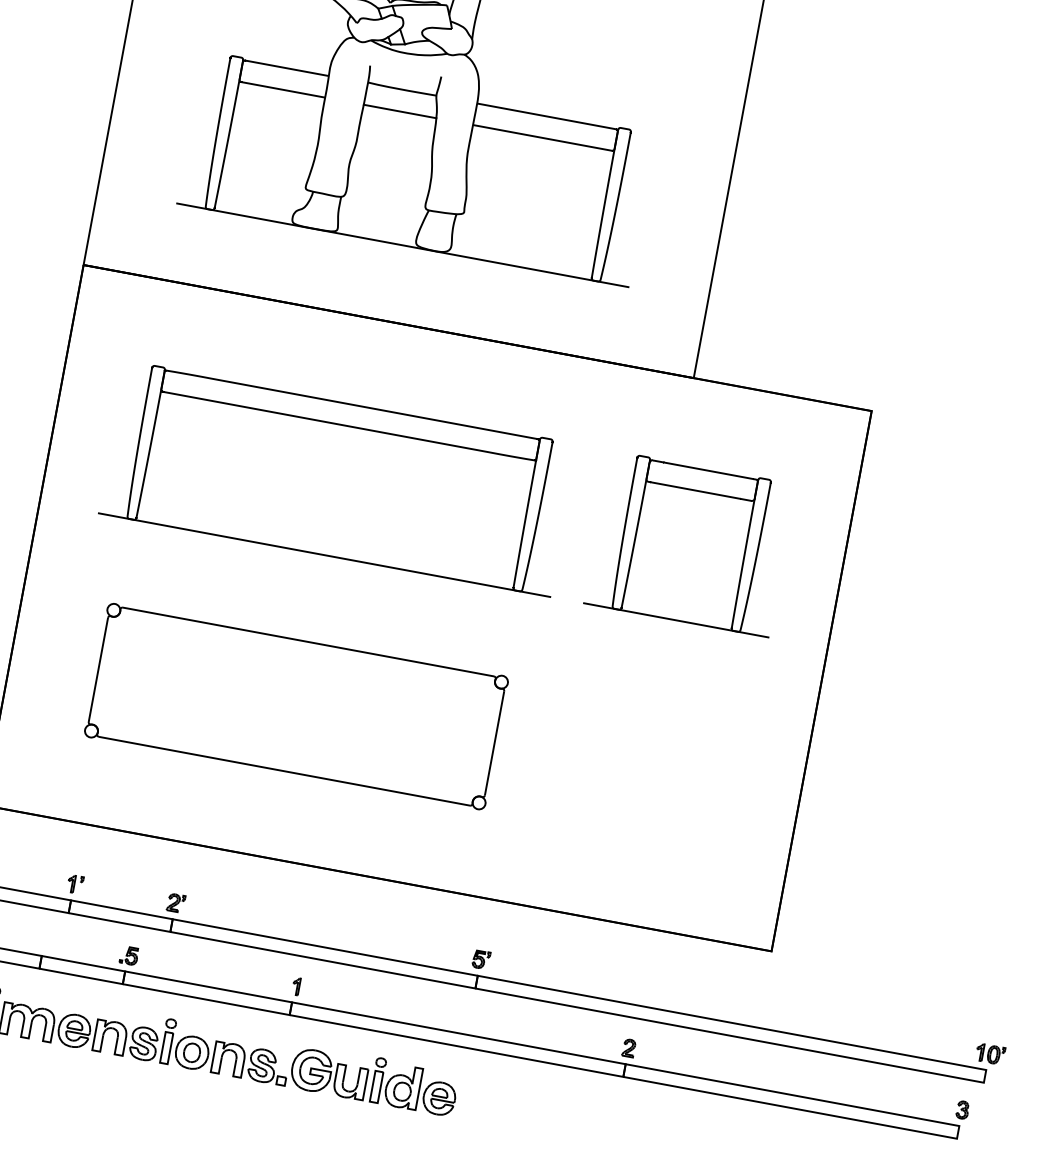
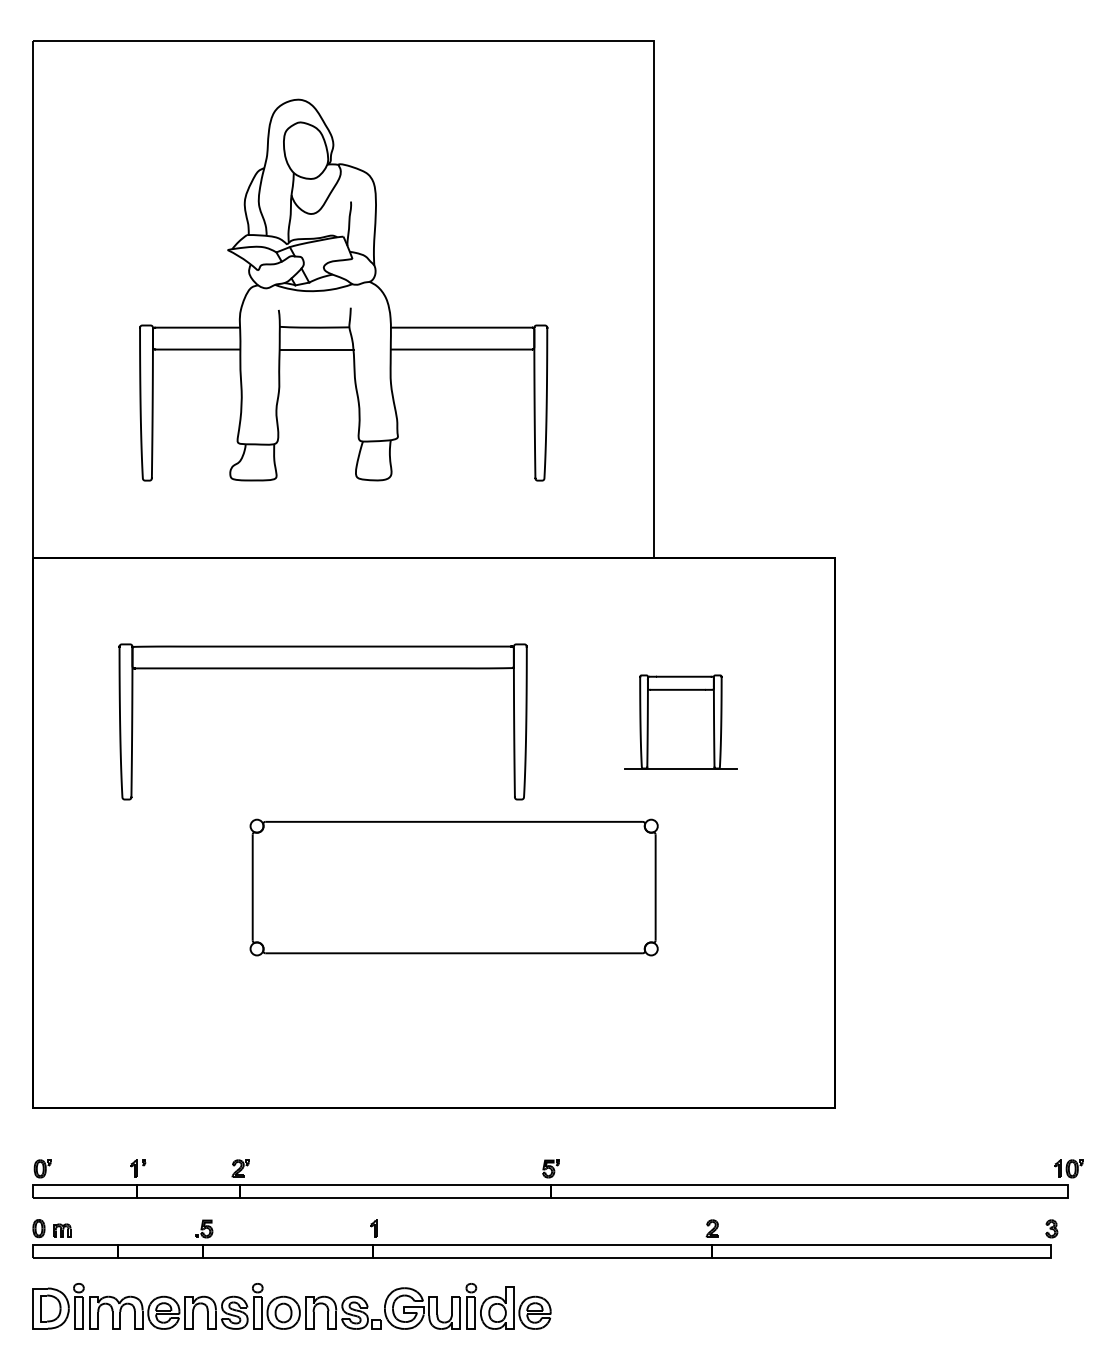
line: (402, 245) -> (343, 480), removed
part: (690, 543) -> (680, 721), size x0.6
line: (323, 555) -> (322, 799), removed
part: (295, 706) -> (453, 887), moved

